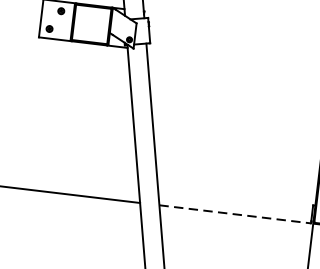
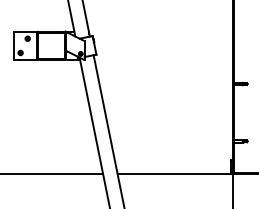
line: (235, 213) -> (174, 173), dashed -> solid

